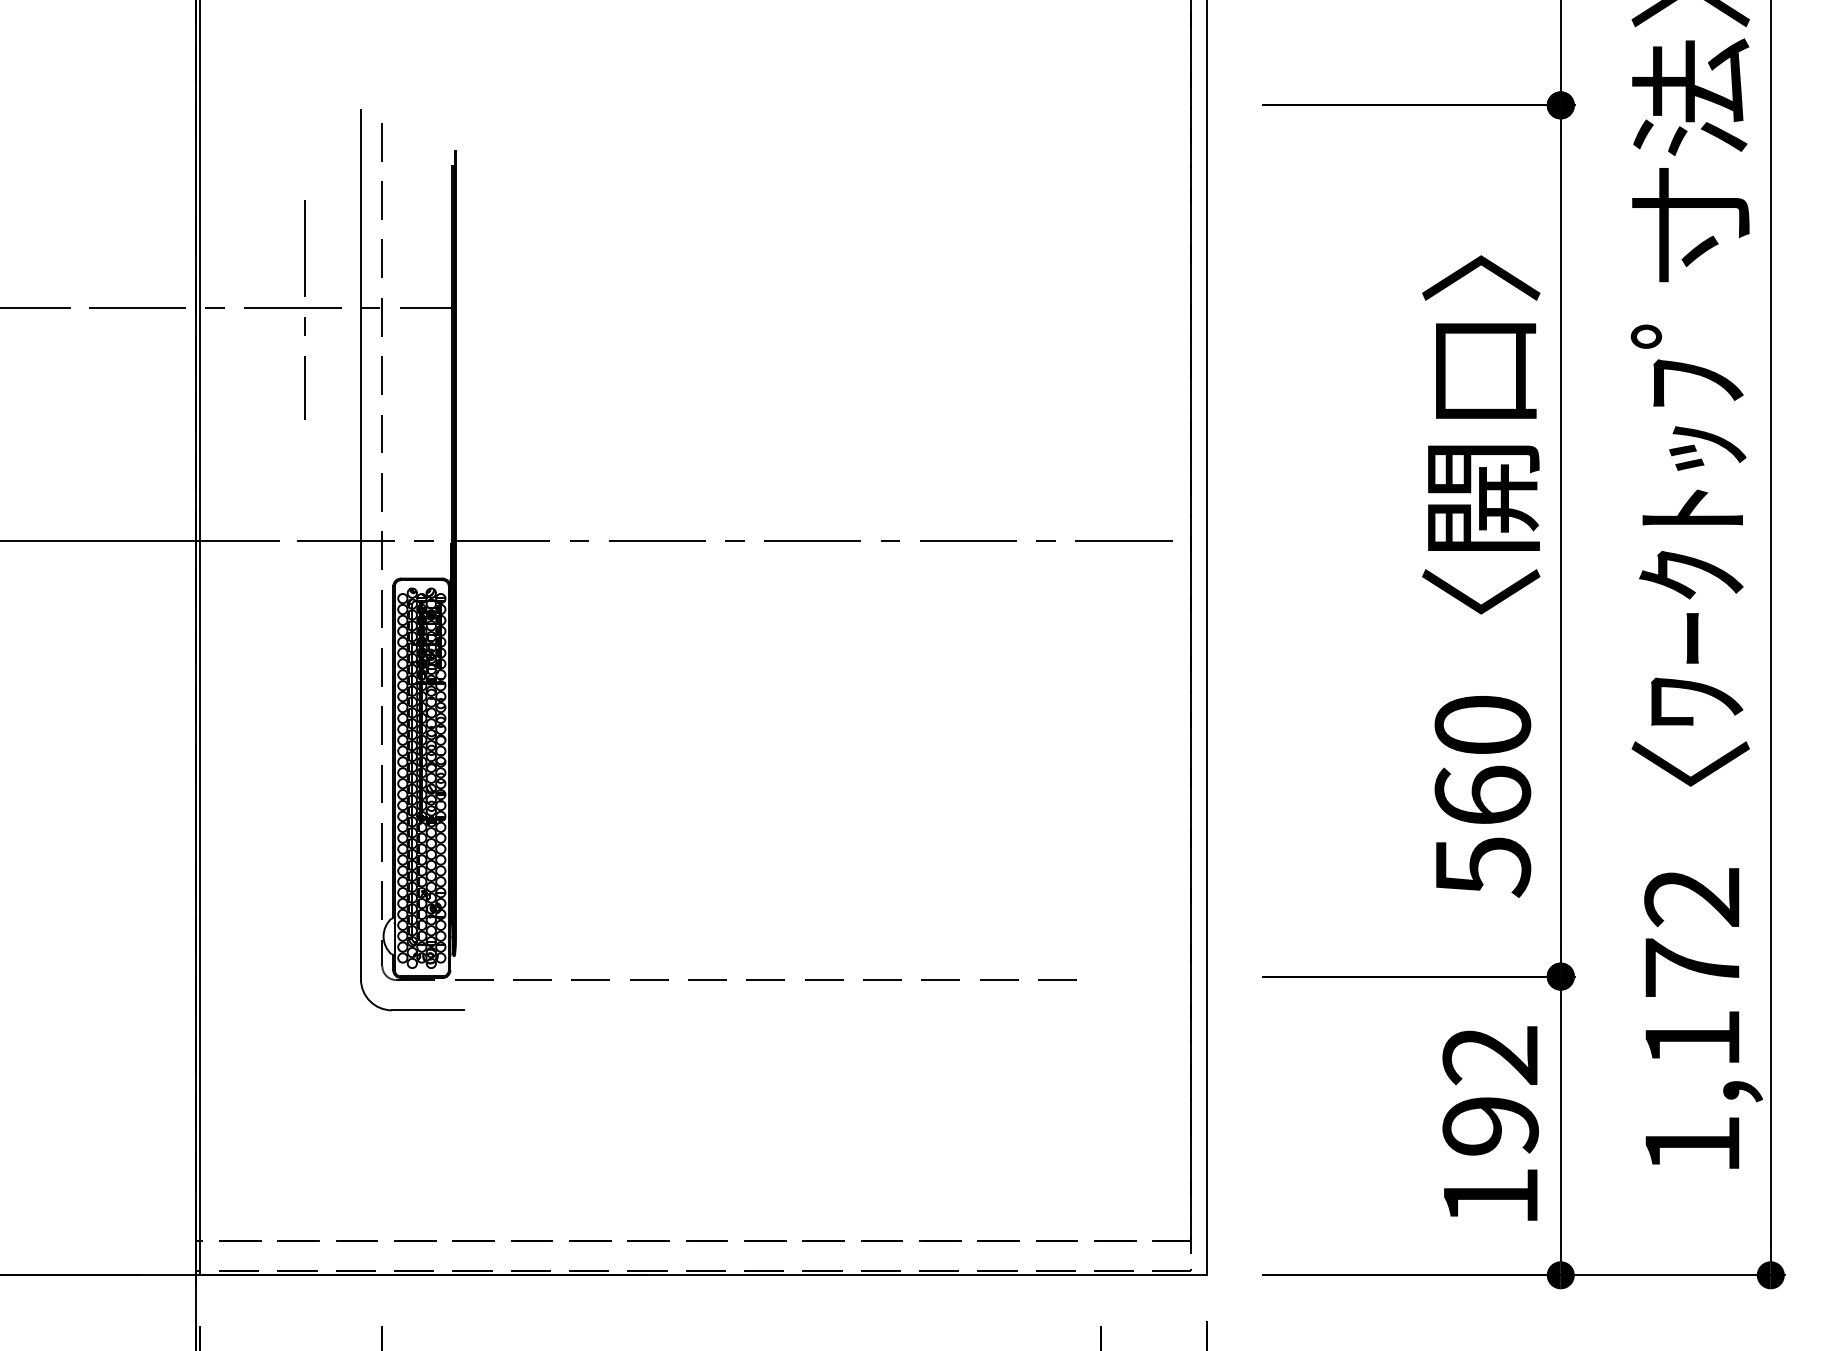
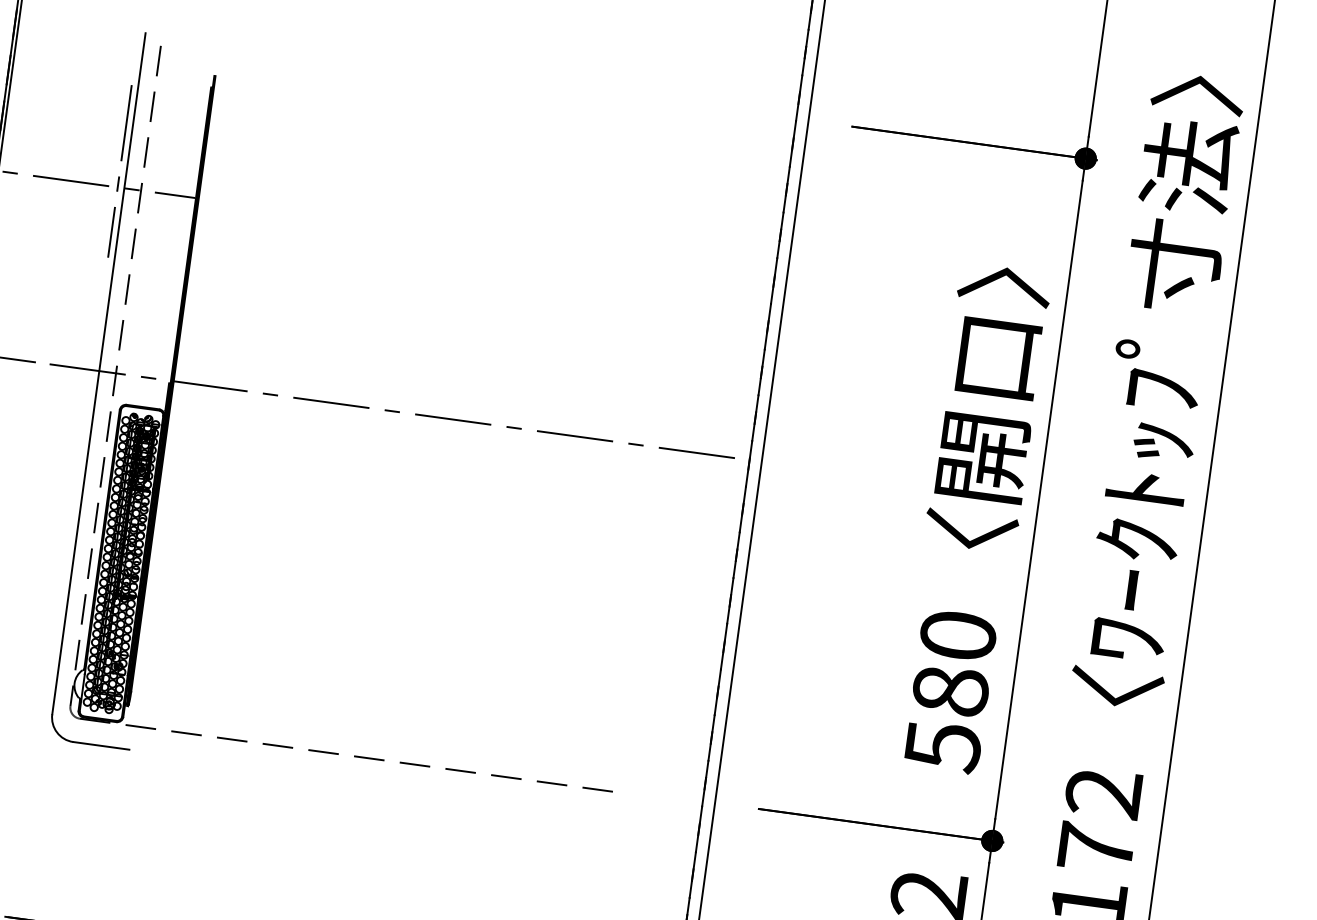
line: (304, 317) -> (119, 177), moved
text: (1482, 795) -> (950, 690), 560 -> 580

